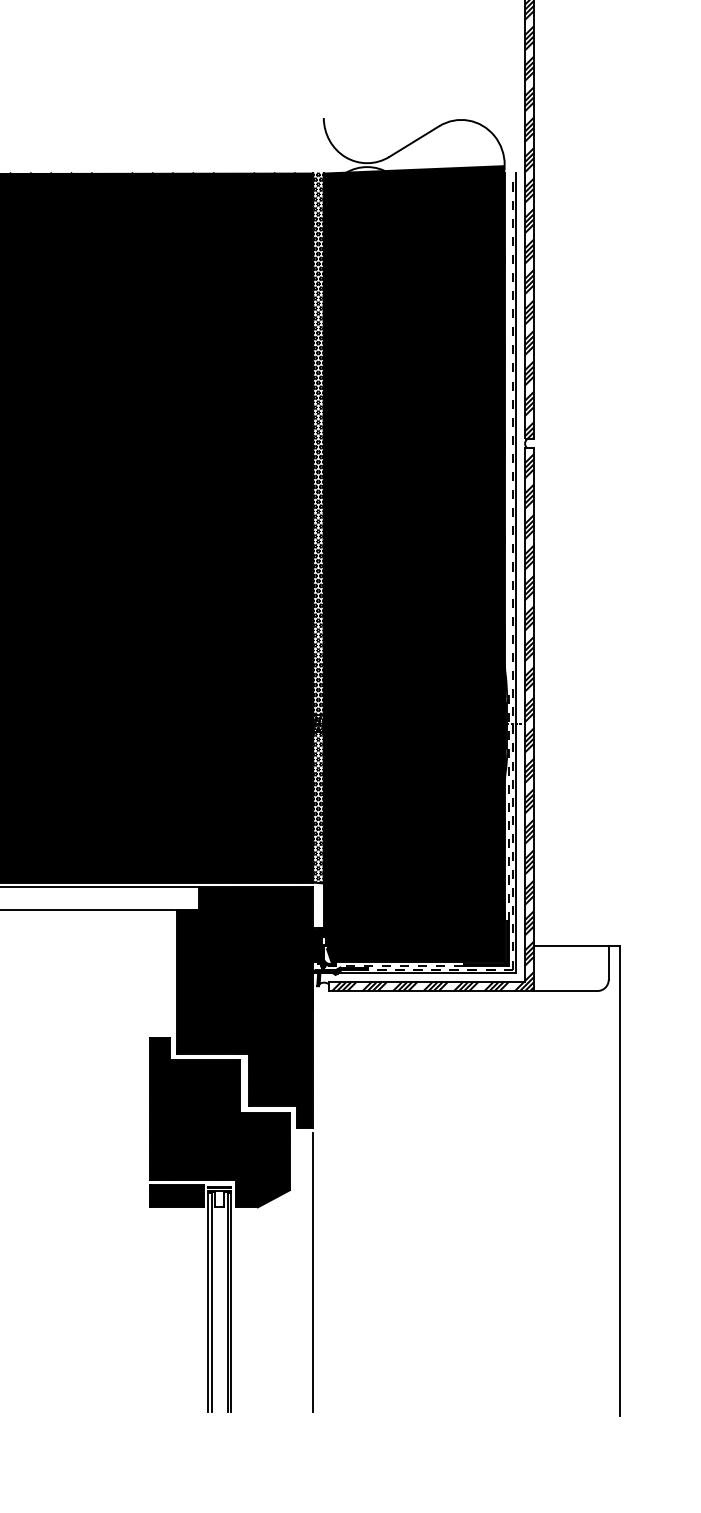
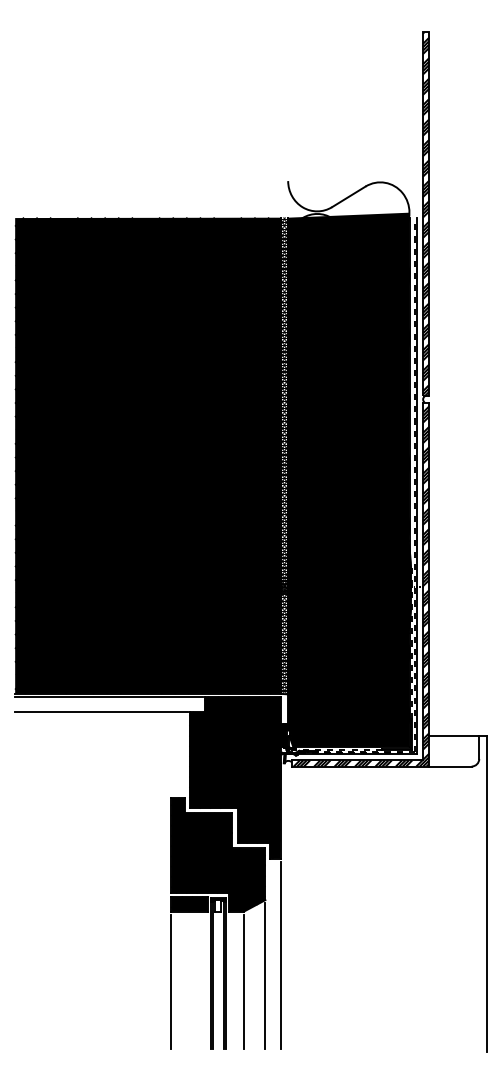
line: (290, 1302) -> (265, 975), added
line: (149, 1311) -> (171, 981), added
line: (257, 1311) -> (243, 981), added

